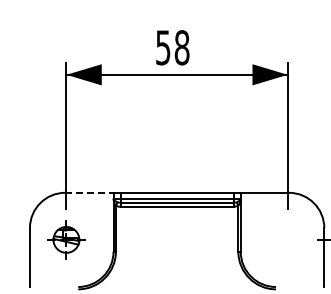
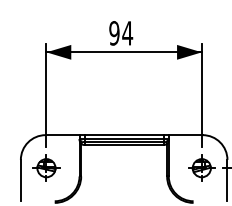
text: (172, 47) -> (120, 33), 58 -> 94
line: (89, 192) -> (62, 134), dashed -> solid
part: (287, 239) -> (201, 167), added

